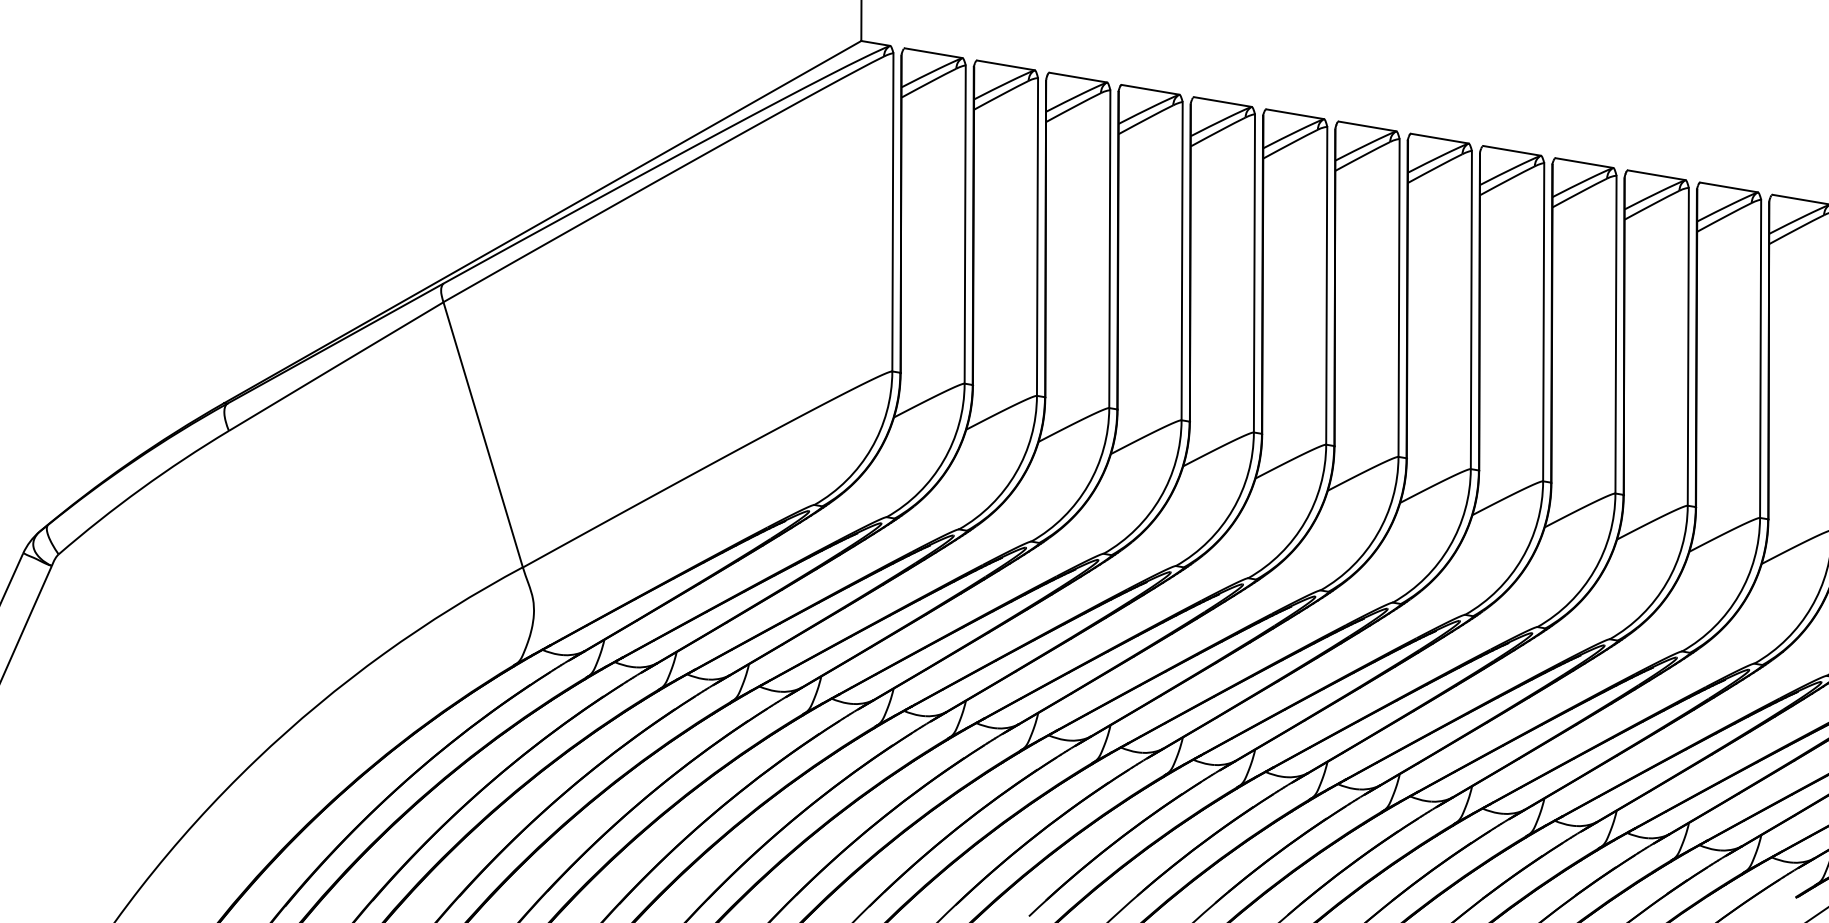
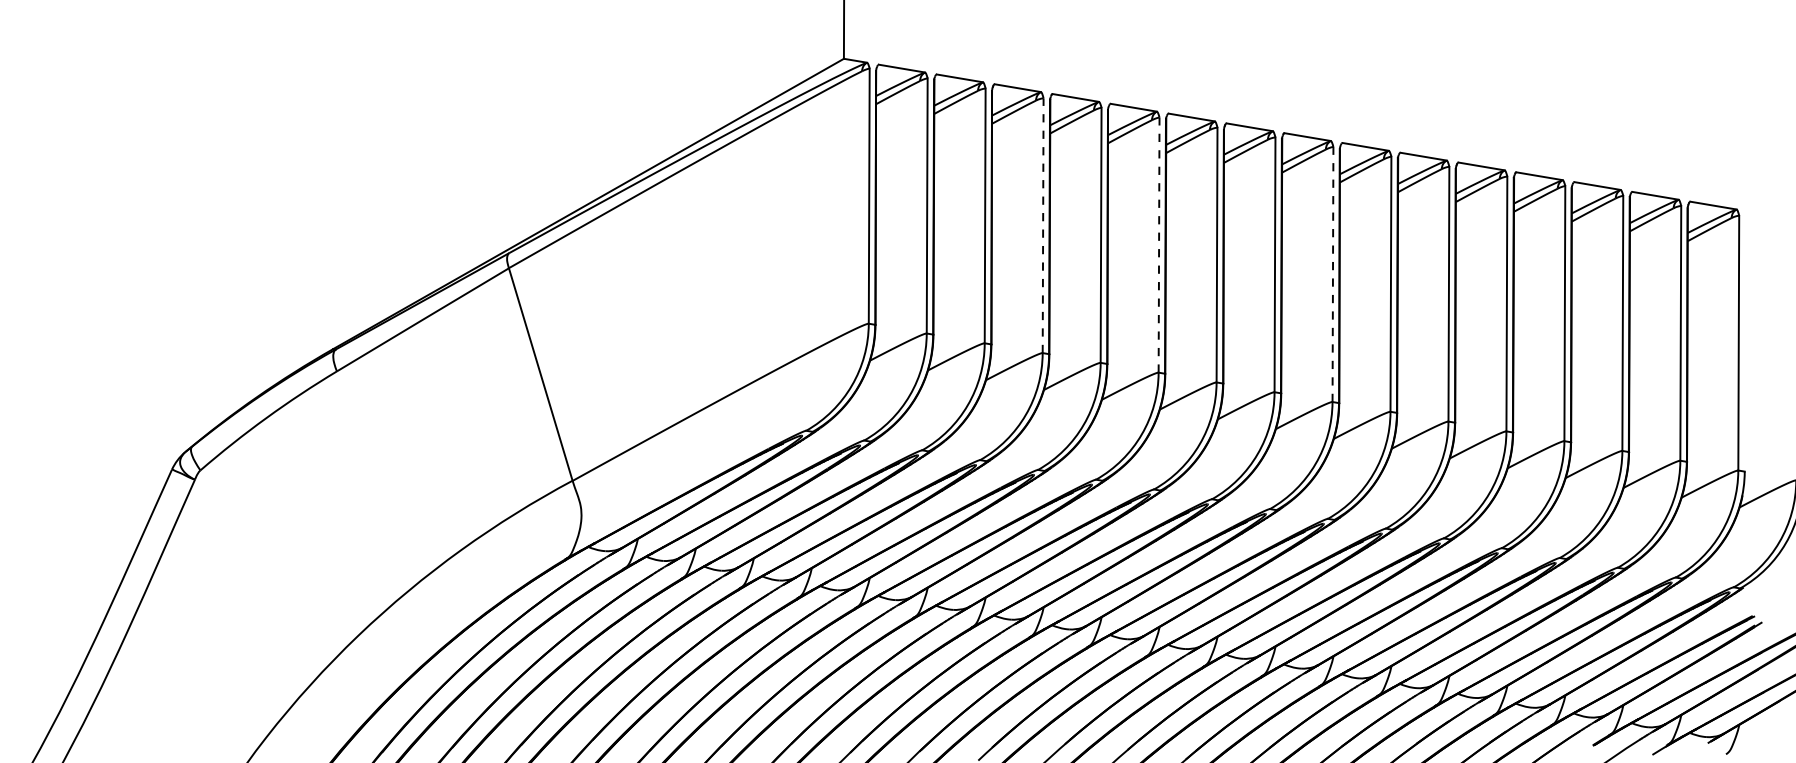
line: (1110, 248) -> (1043, 225), solid -> dashed
line: (1254, 273) -> (1159, 245), solid -> dashed
line: (1470, 310) -> (1332, 274), solid -> dashed

